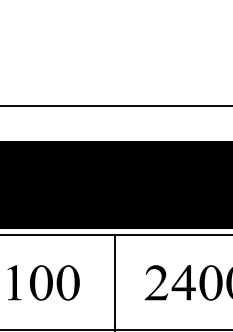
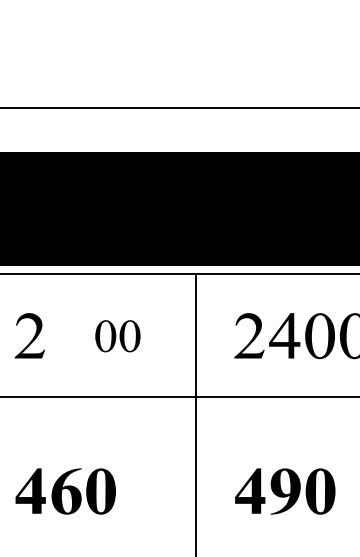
fill: (14, 282) -> (65, 335), removed
part: (54, 283) -> (117, 336), size x0.7

